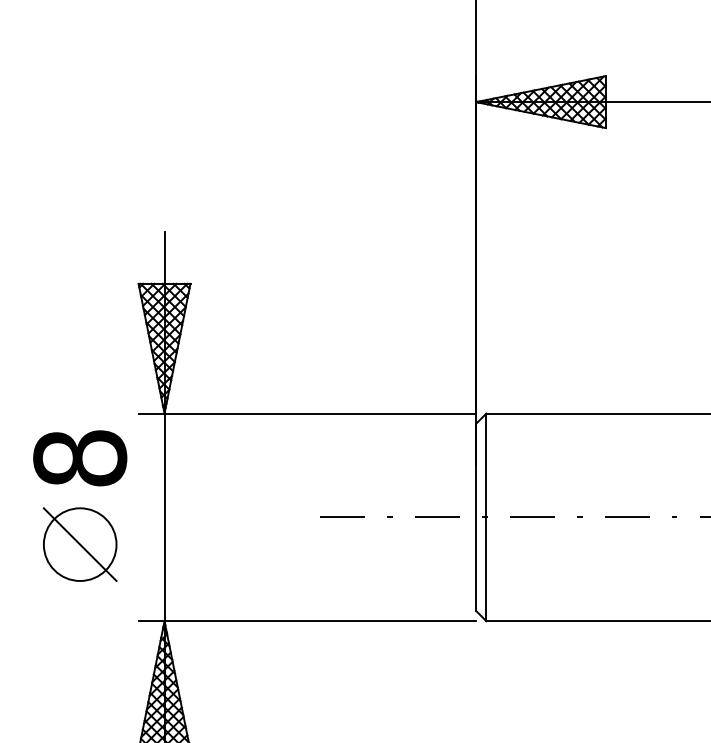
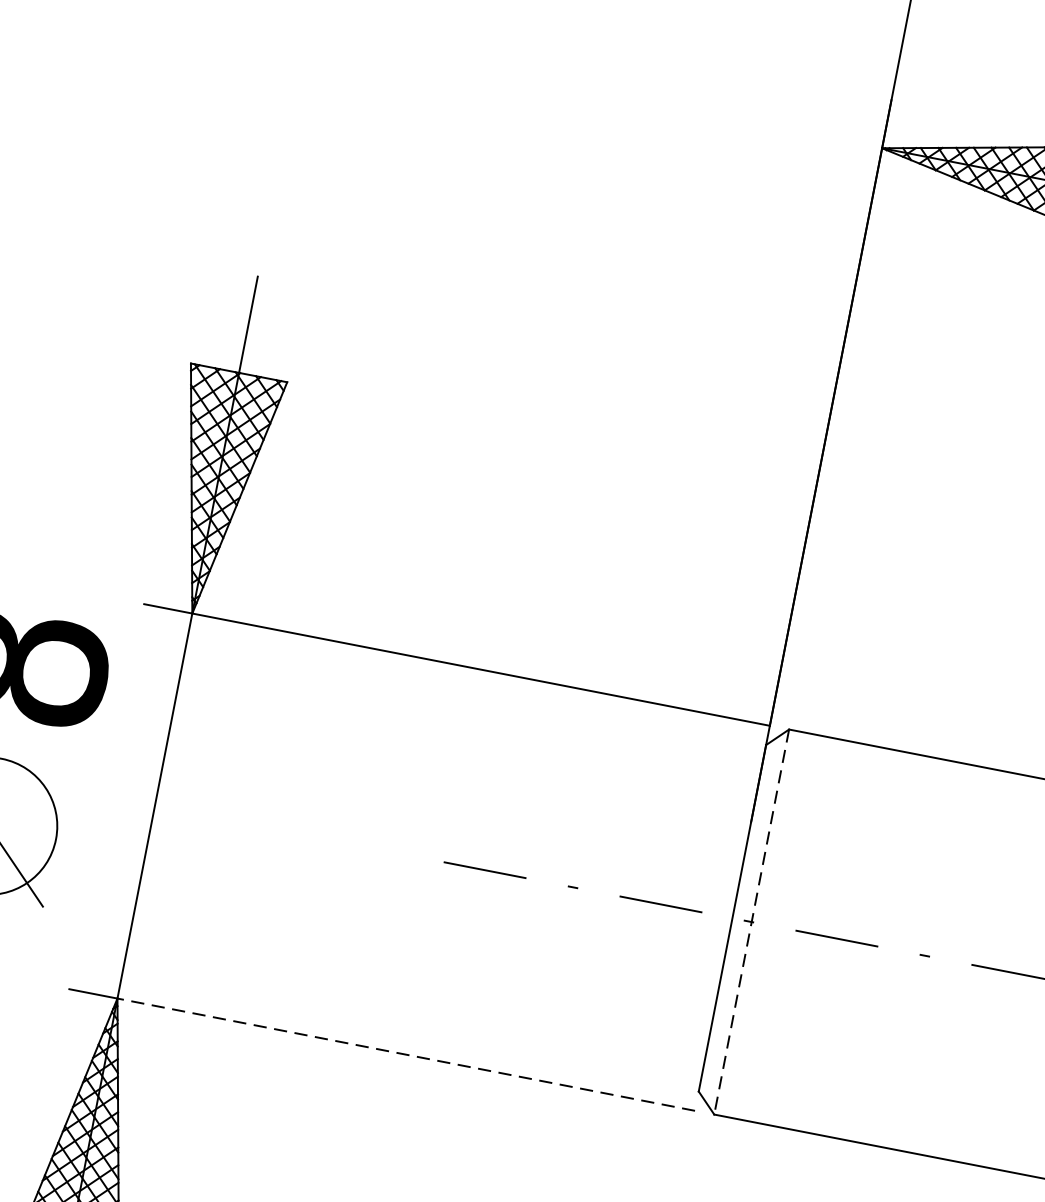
line: (486, 517) -> (751, 922), solid -> dashed
line: (320, 621) -> (406, 1055), solid -> dashed

